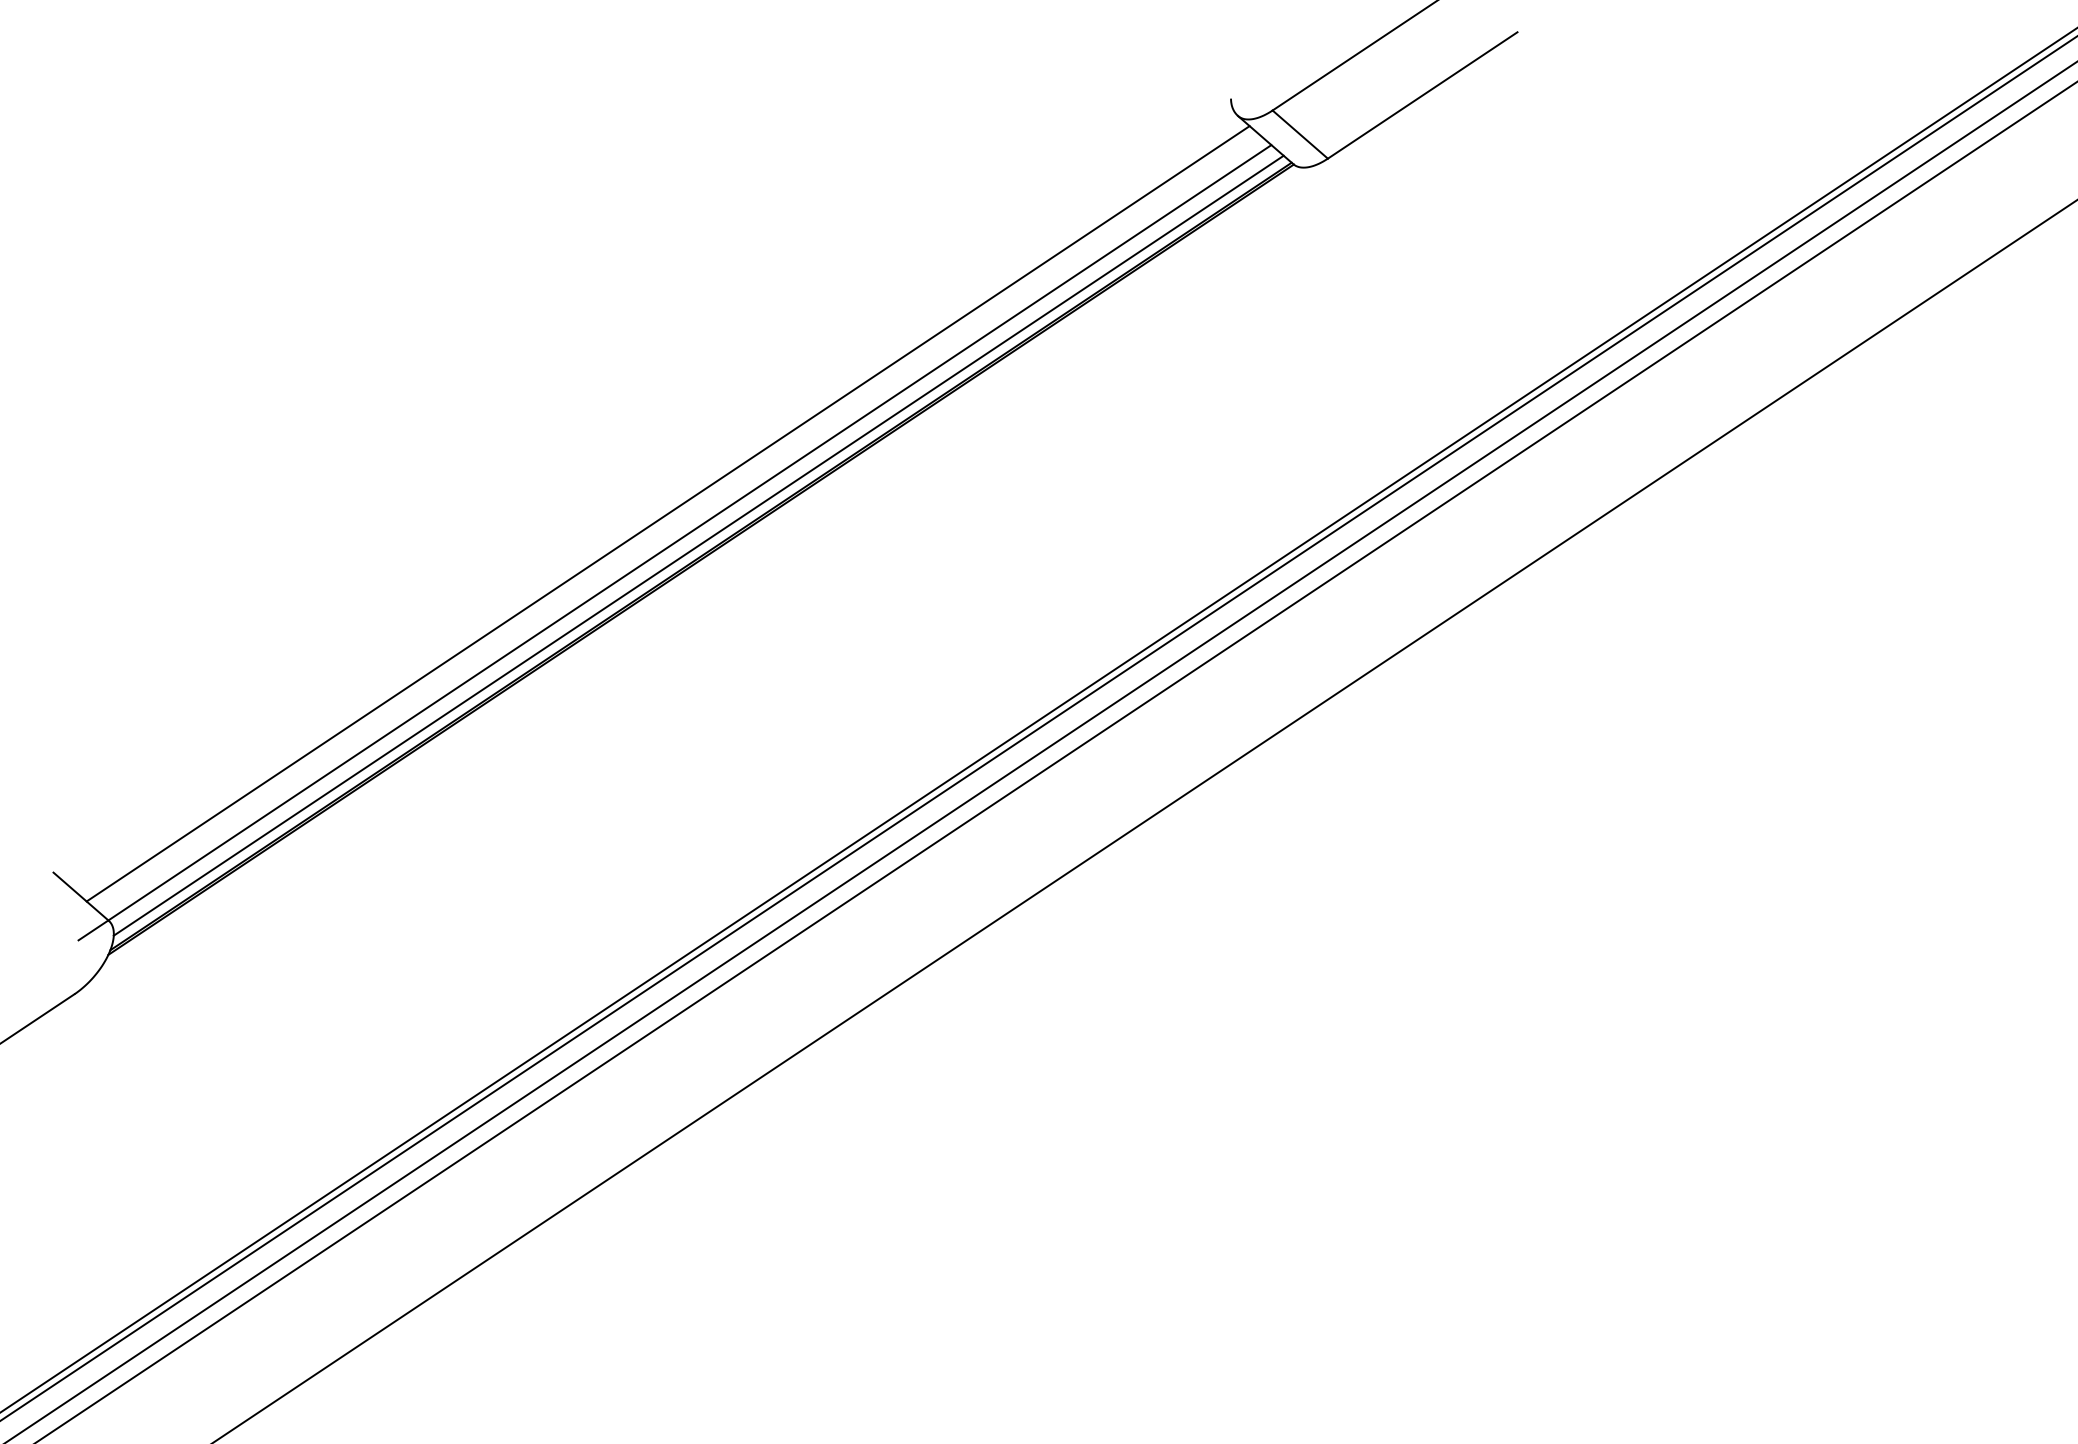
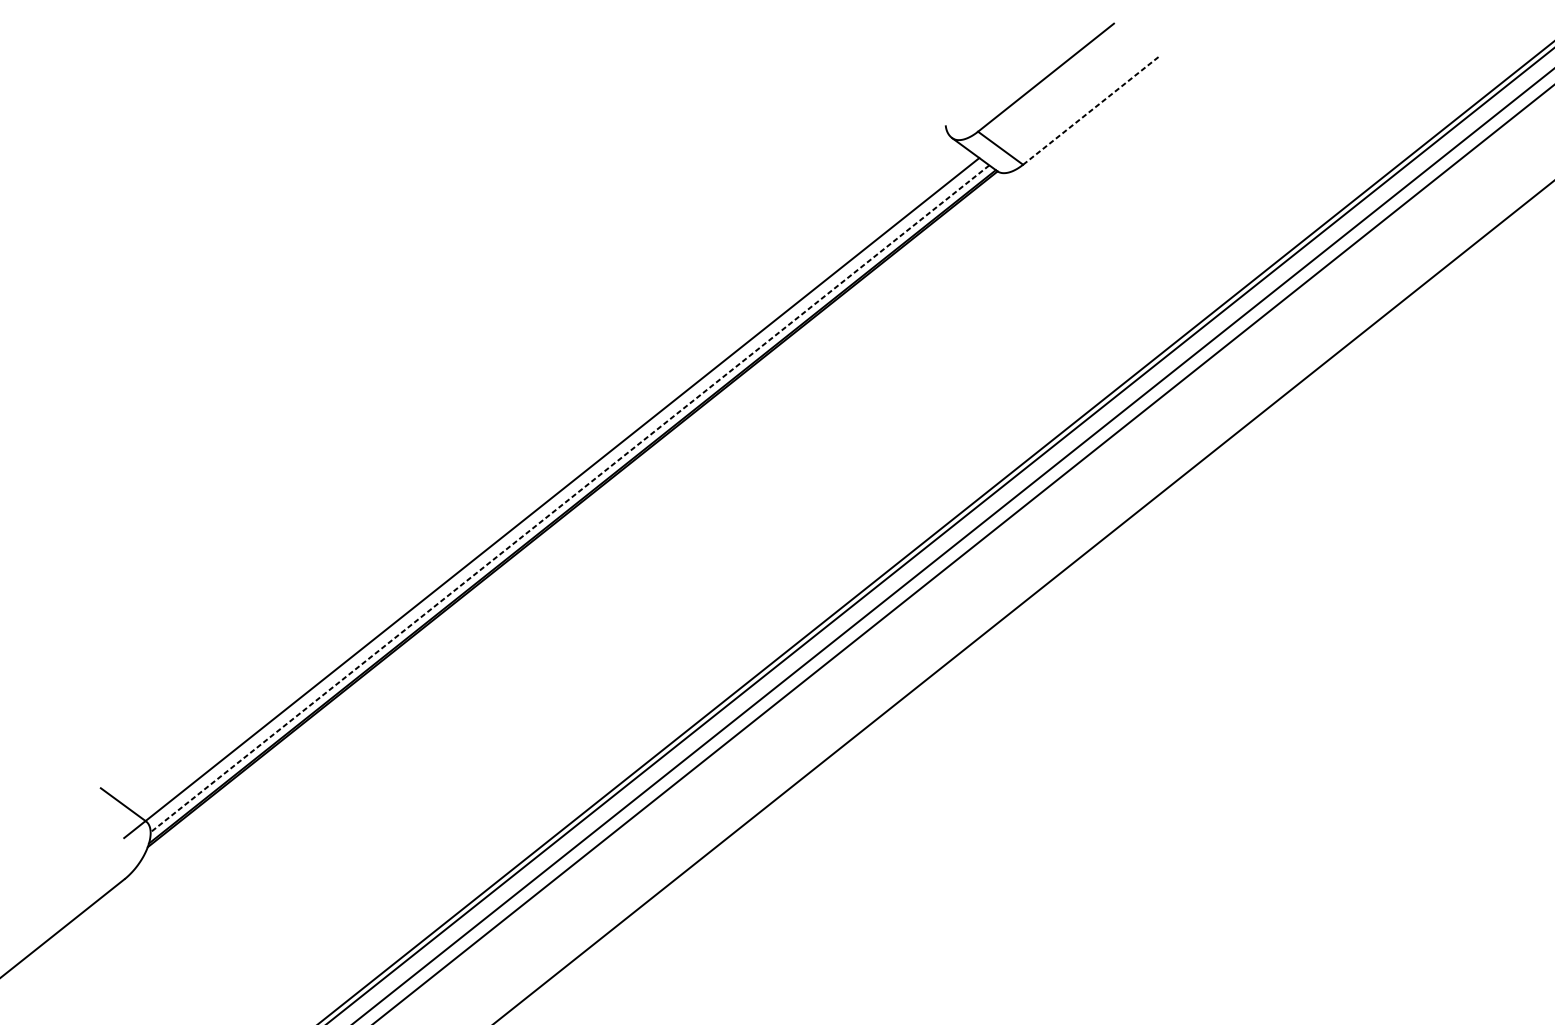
line: (1422, 95) -> (1090, 110), solid -> dashed
line: (667, 513) -> (544, 476), removed
line: (698, 546) -> (569, 499), solid -> dashed

